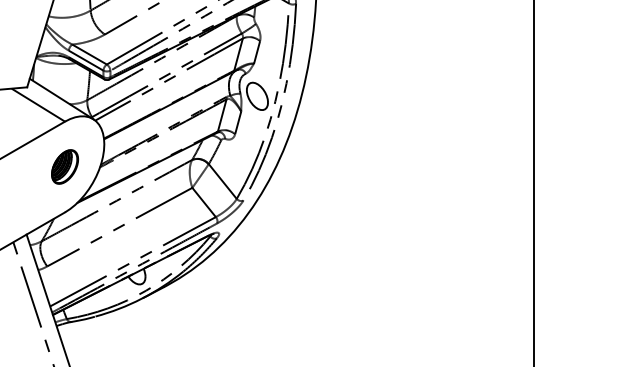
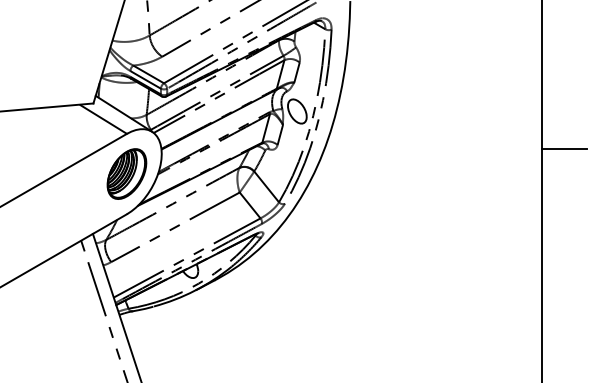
line: (559, 138) -> (564, 148), added
part: (64, 166) -> (126, 173), size x1.67

